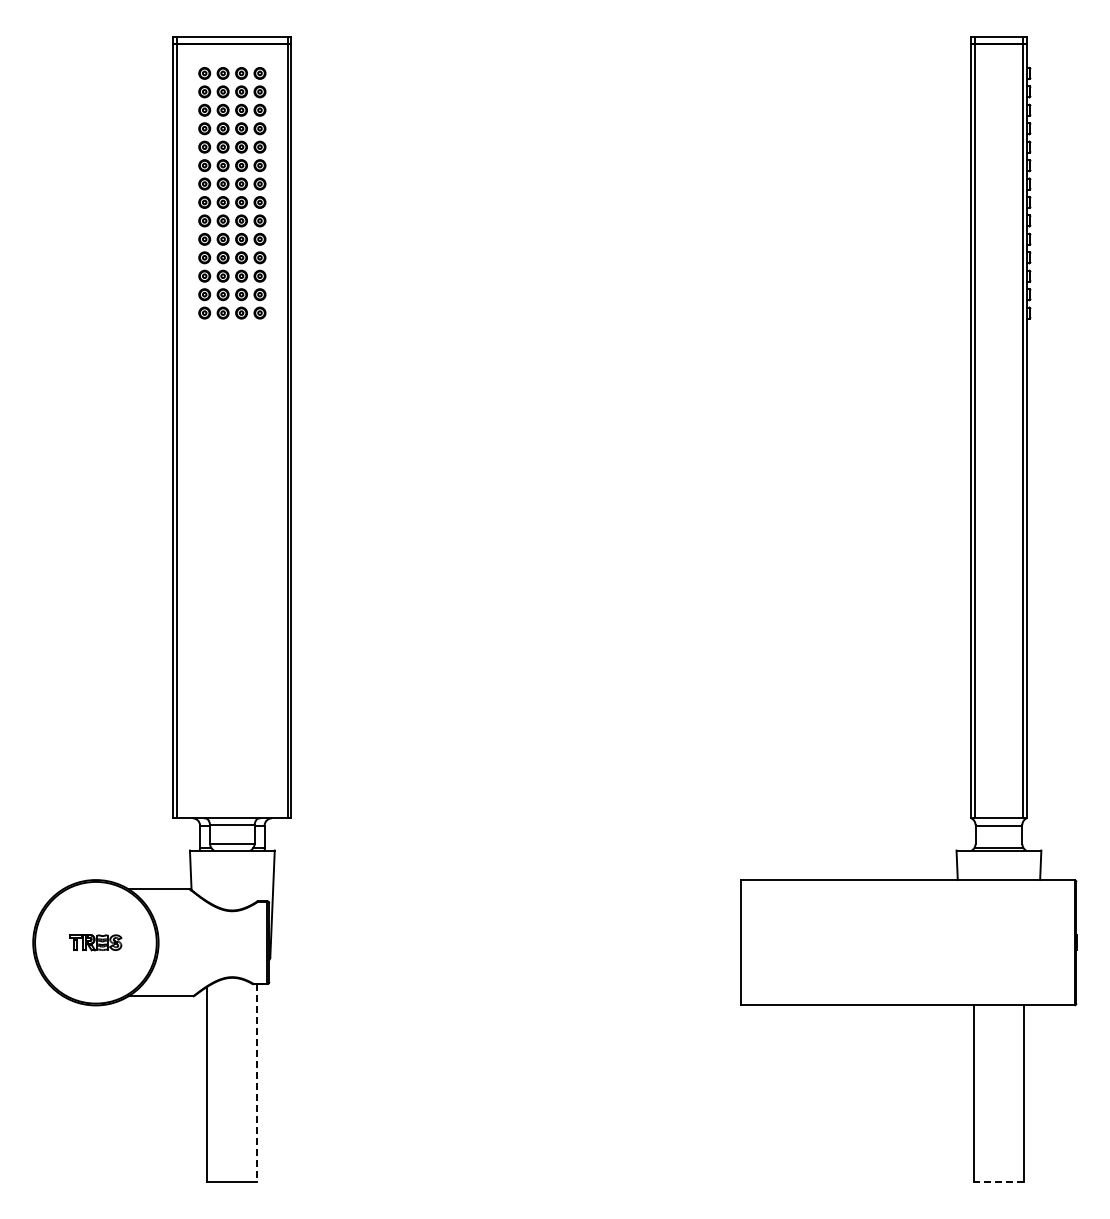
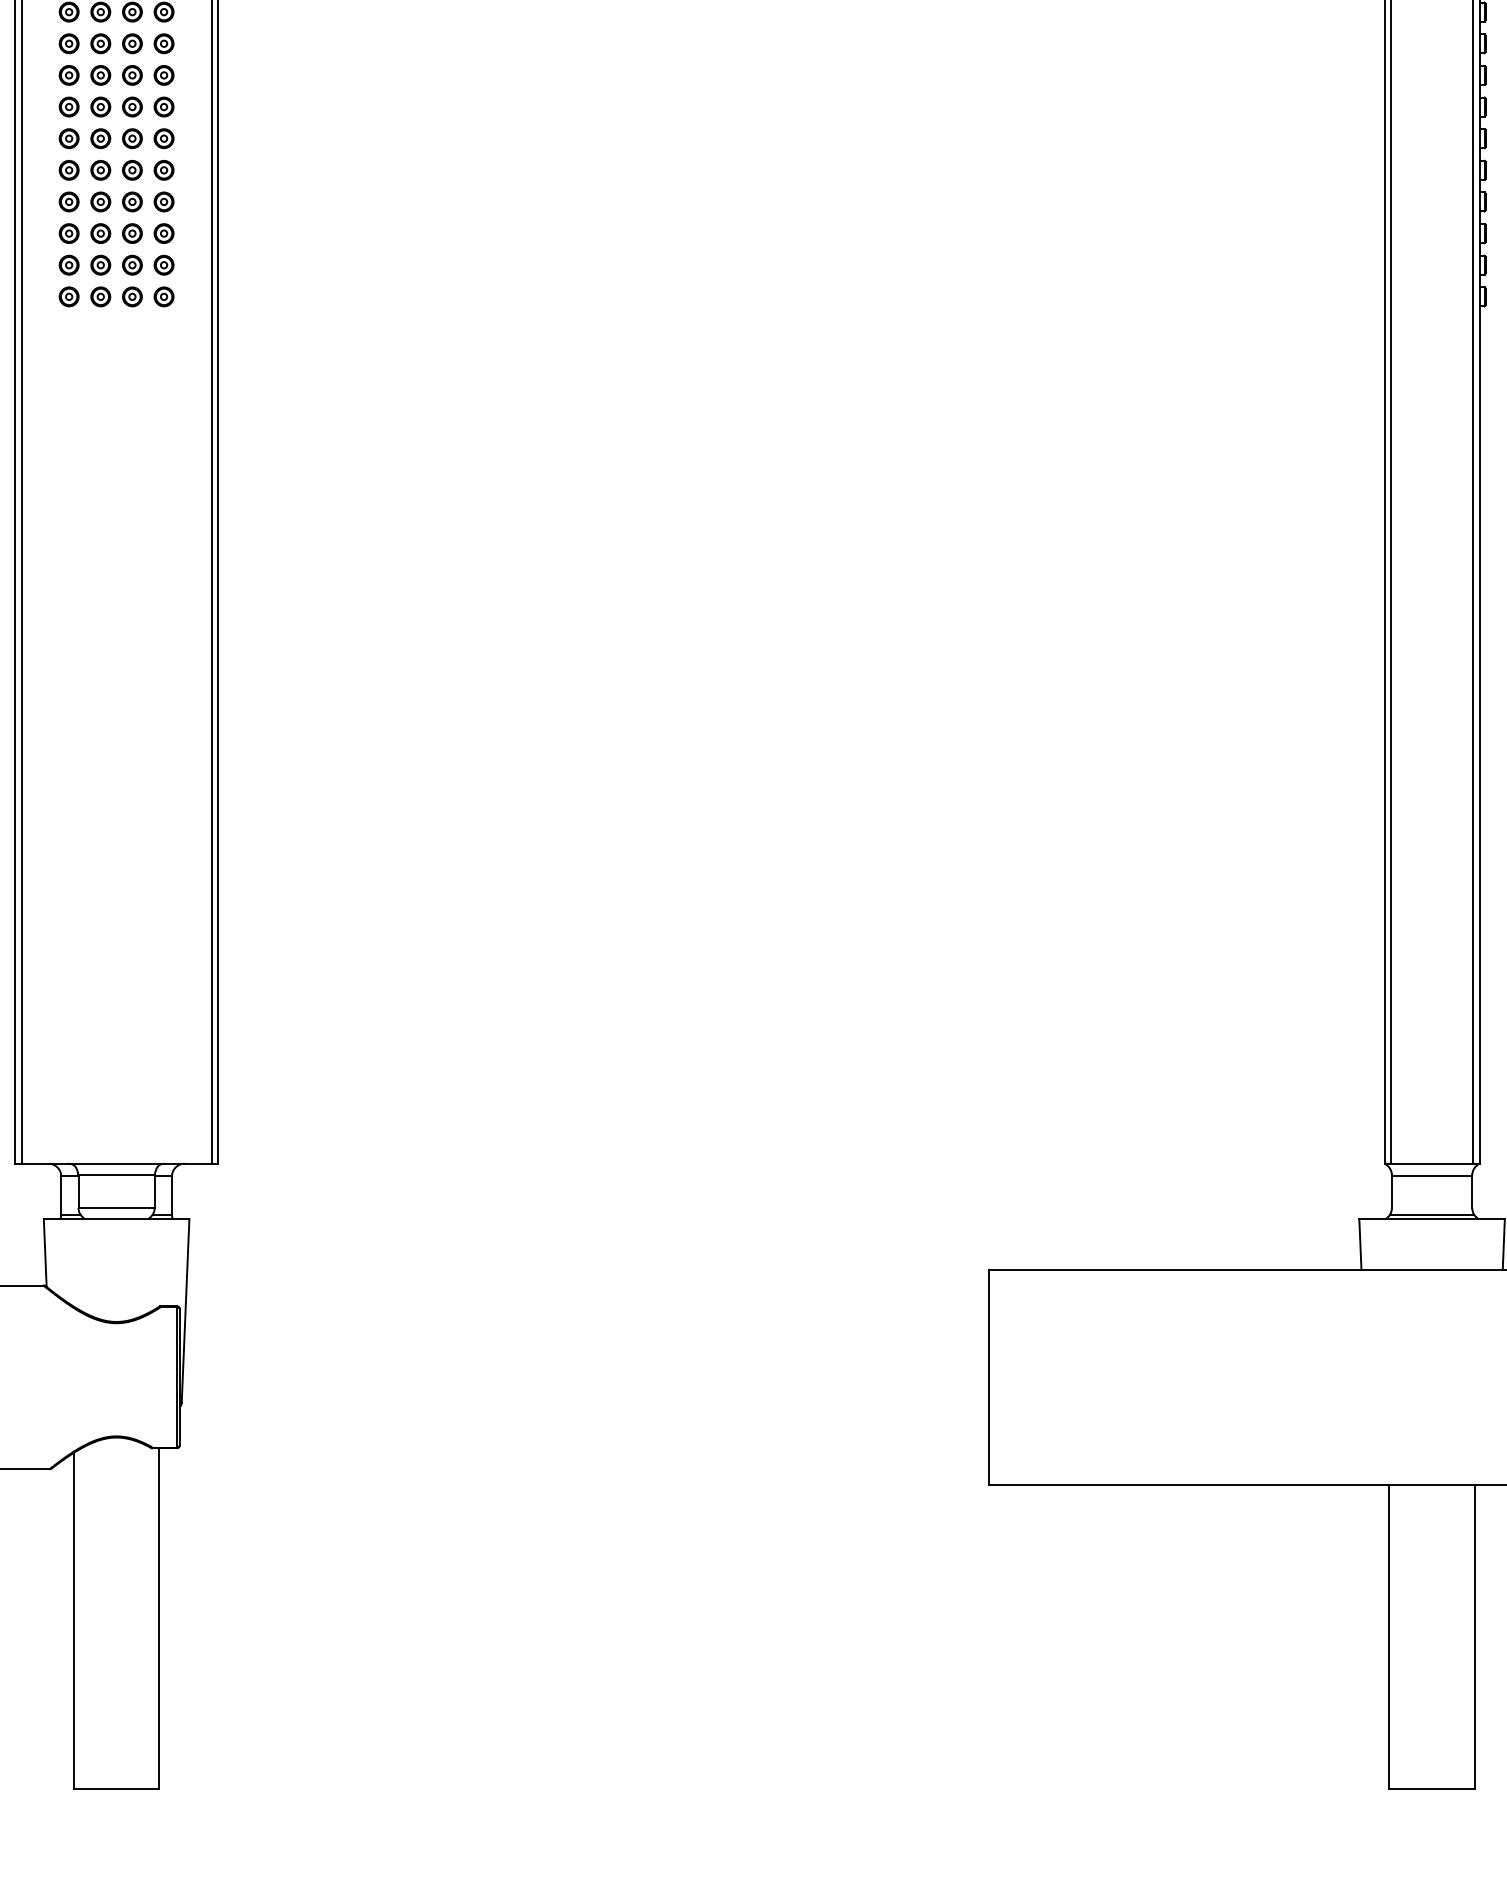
line: (257, 1083) -> (159, 1618), dashed -> solid
line: (998, 1182) -> (1431, 1788), dashed -> solid

